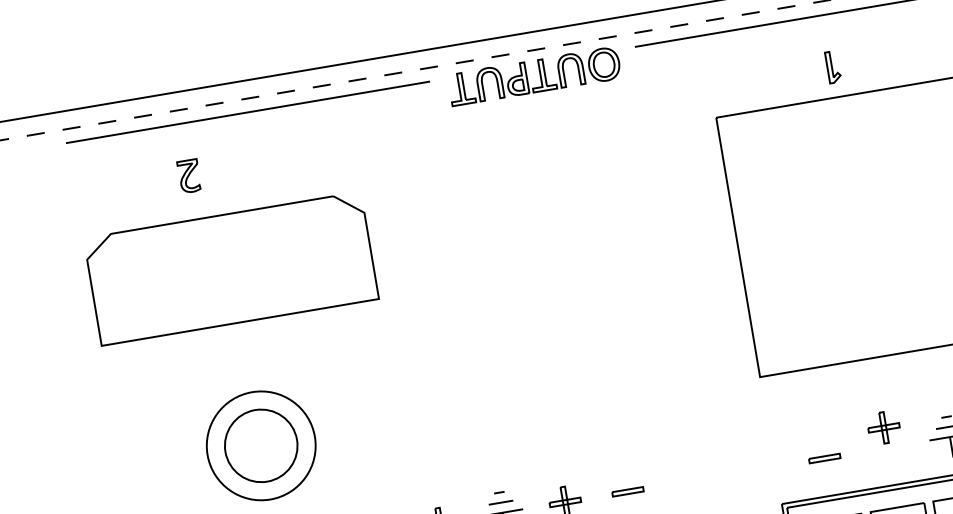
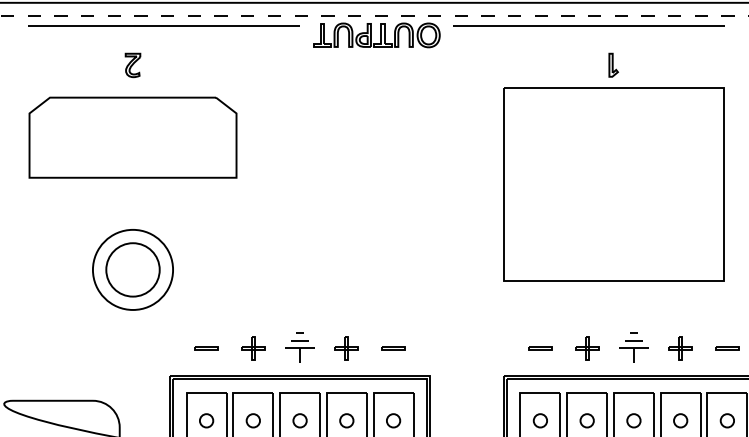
part: (832, 66) -> (613, 64), moved
part: (188, 176) -> (132, 65), moved
part: (884, 428) -> (587, 348), moved

